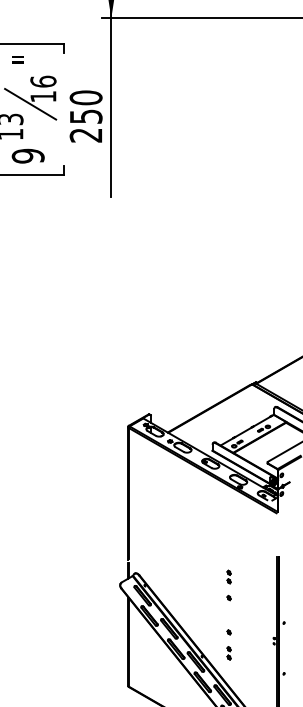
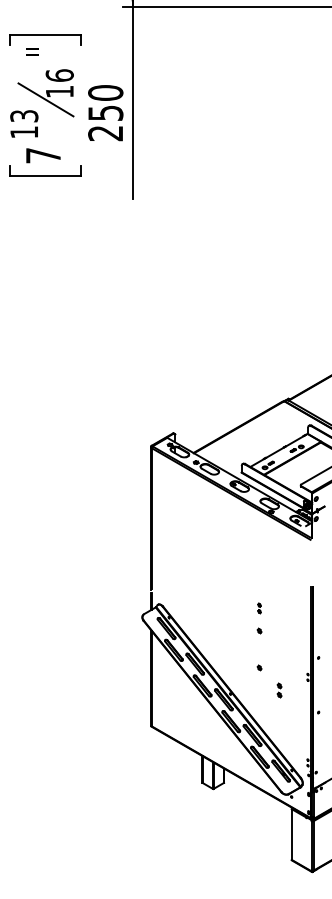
text: (28, 155) -> (43, 155), 9 -> 7
part: (229, 577) -> (259, 608), size x0.7
part: (229, 653) -> (279, 690), moved

